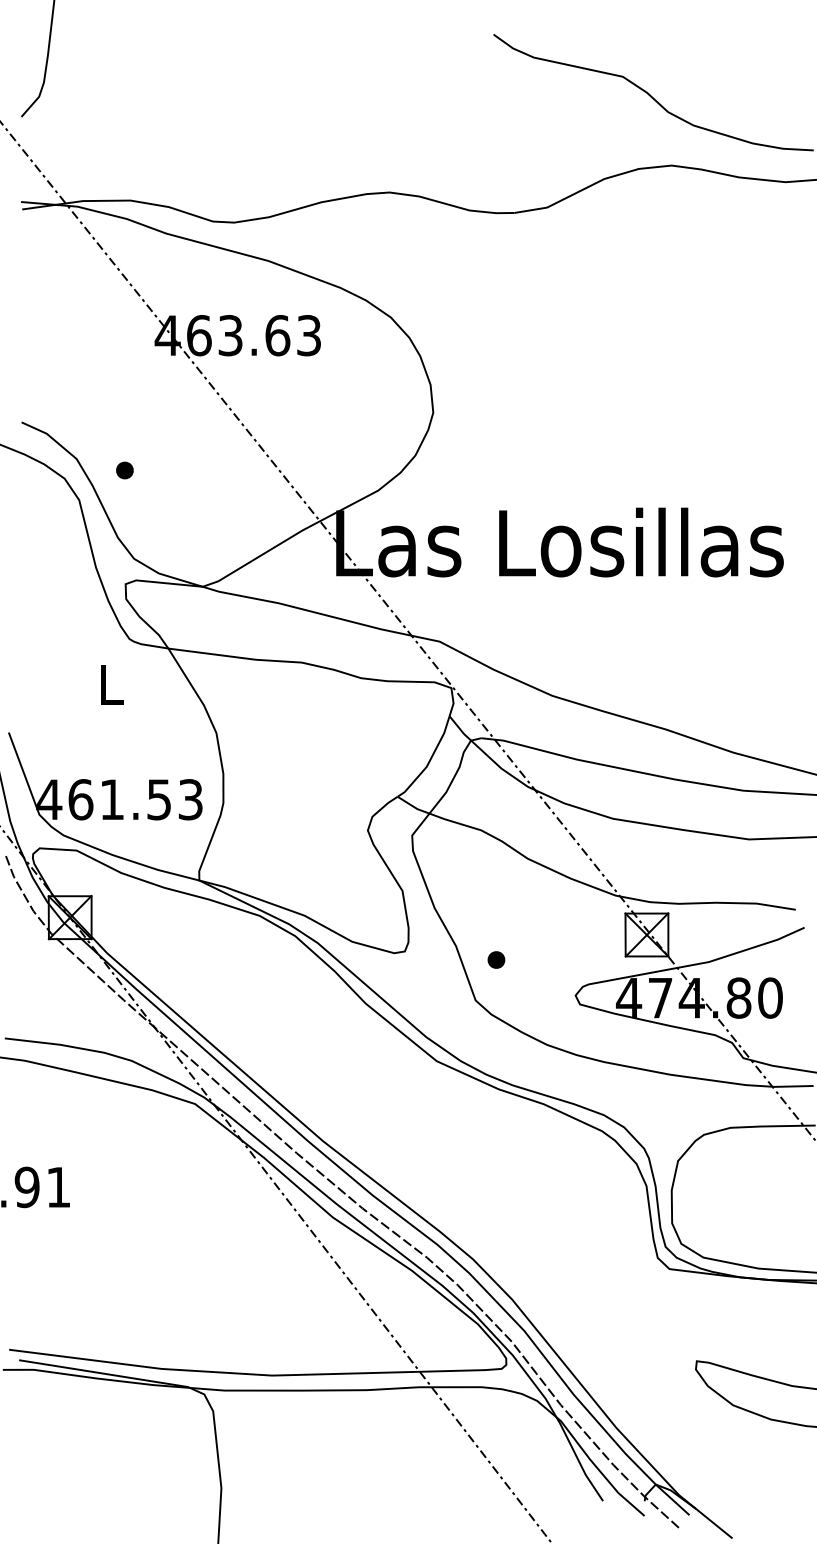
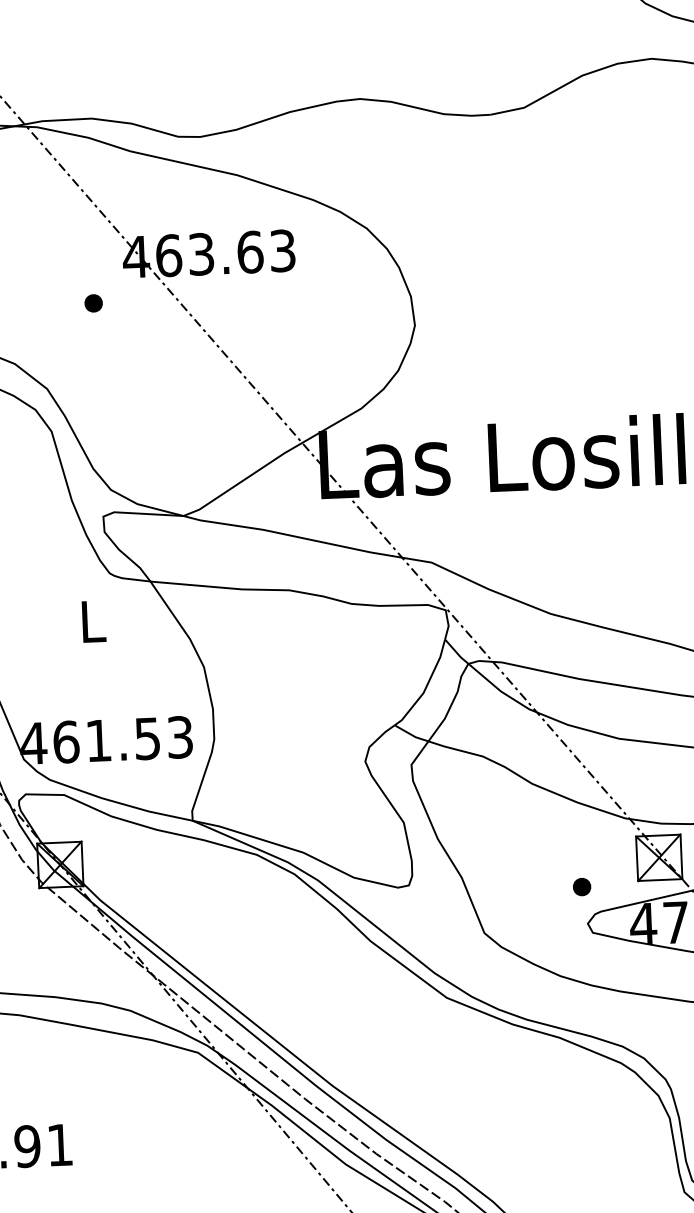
part: (124, 470) -> (93, 303), moved
part: (496, 959) -> (582, 886), moved

